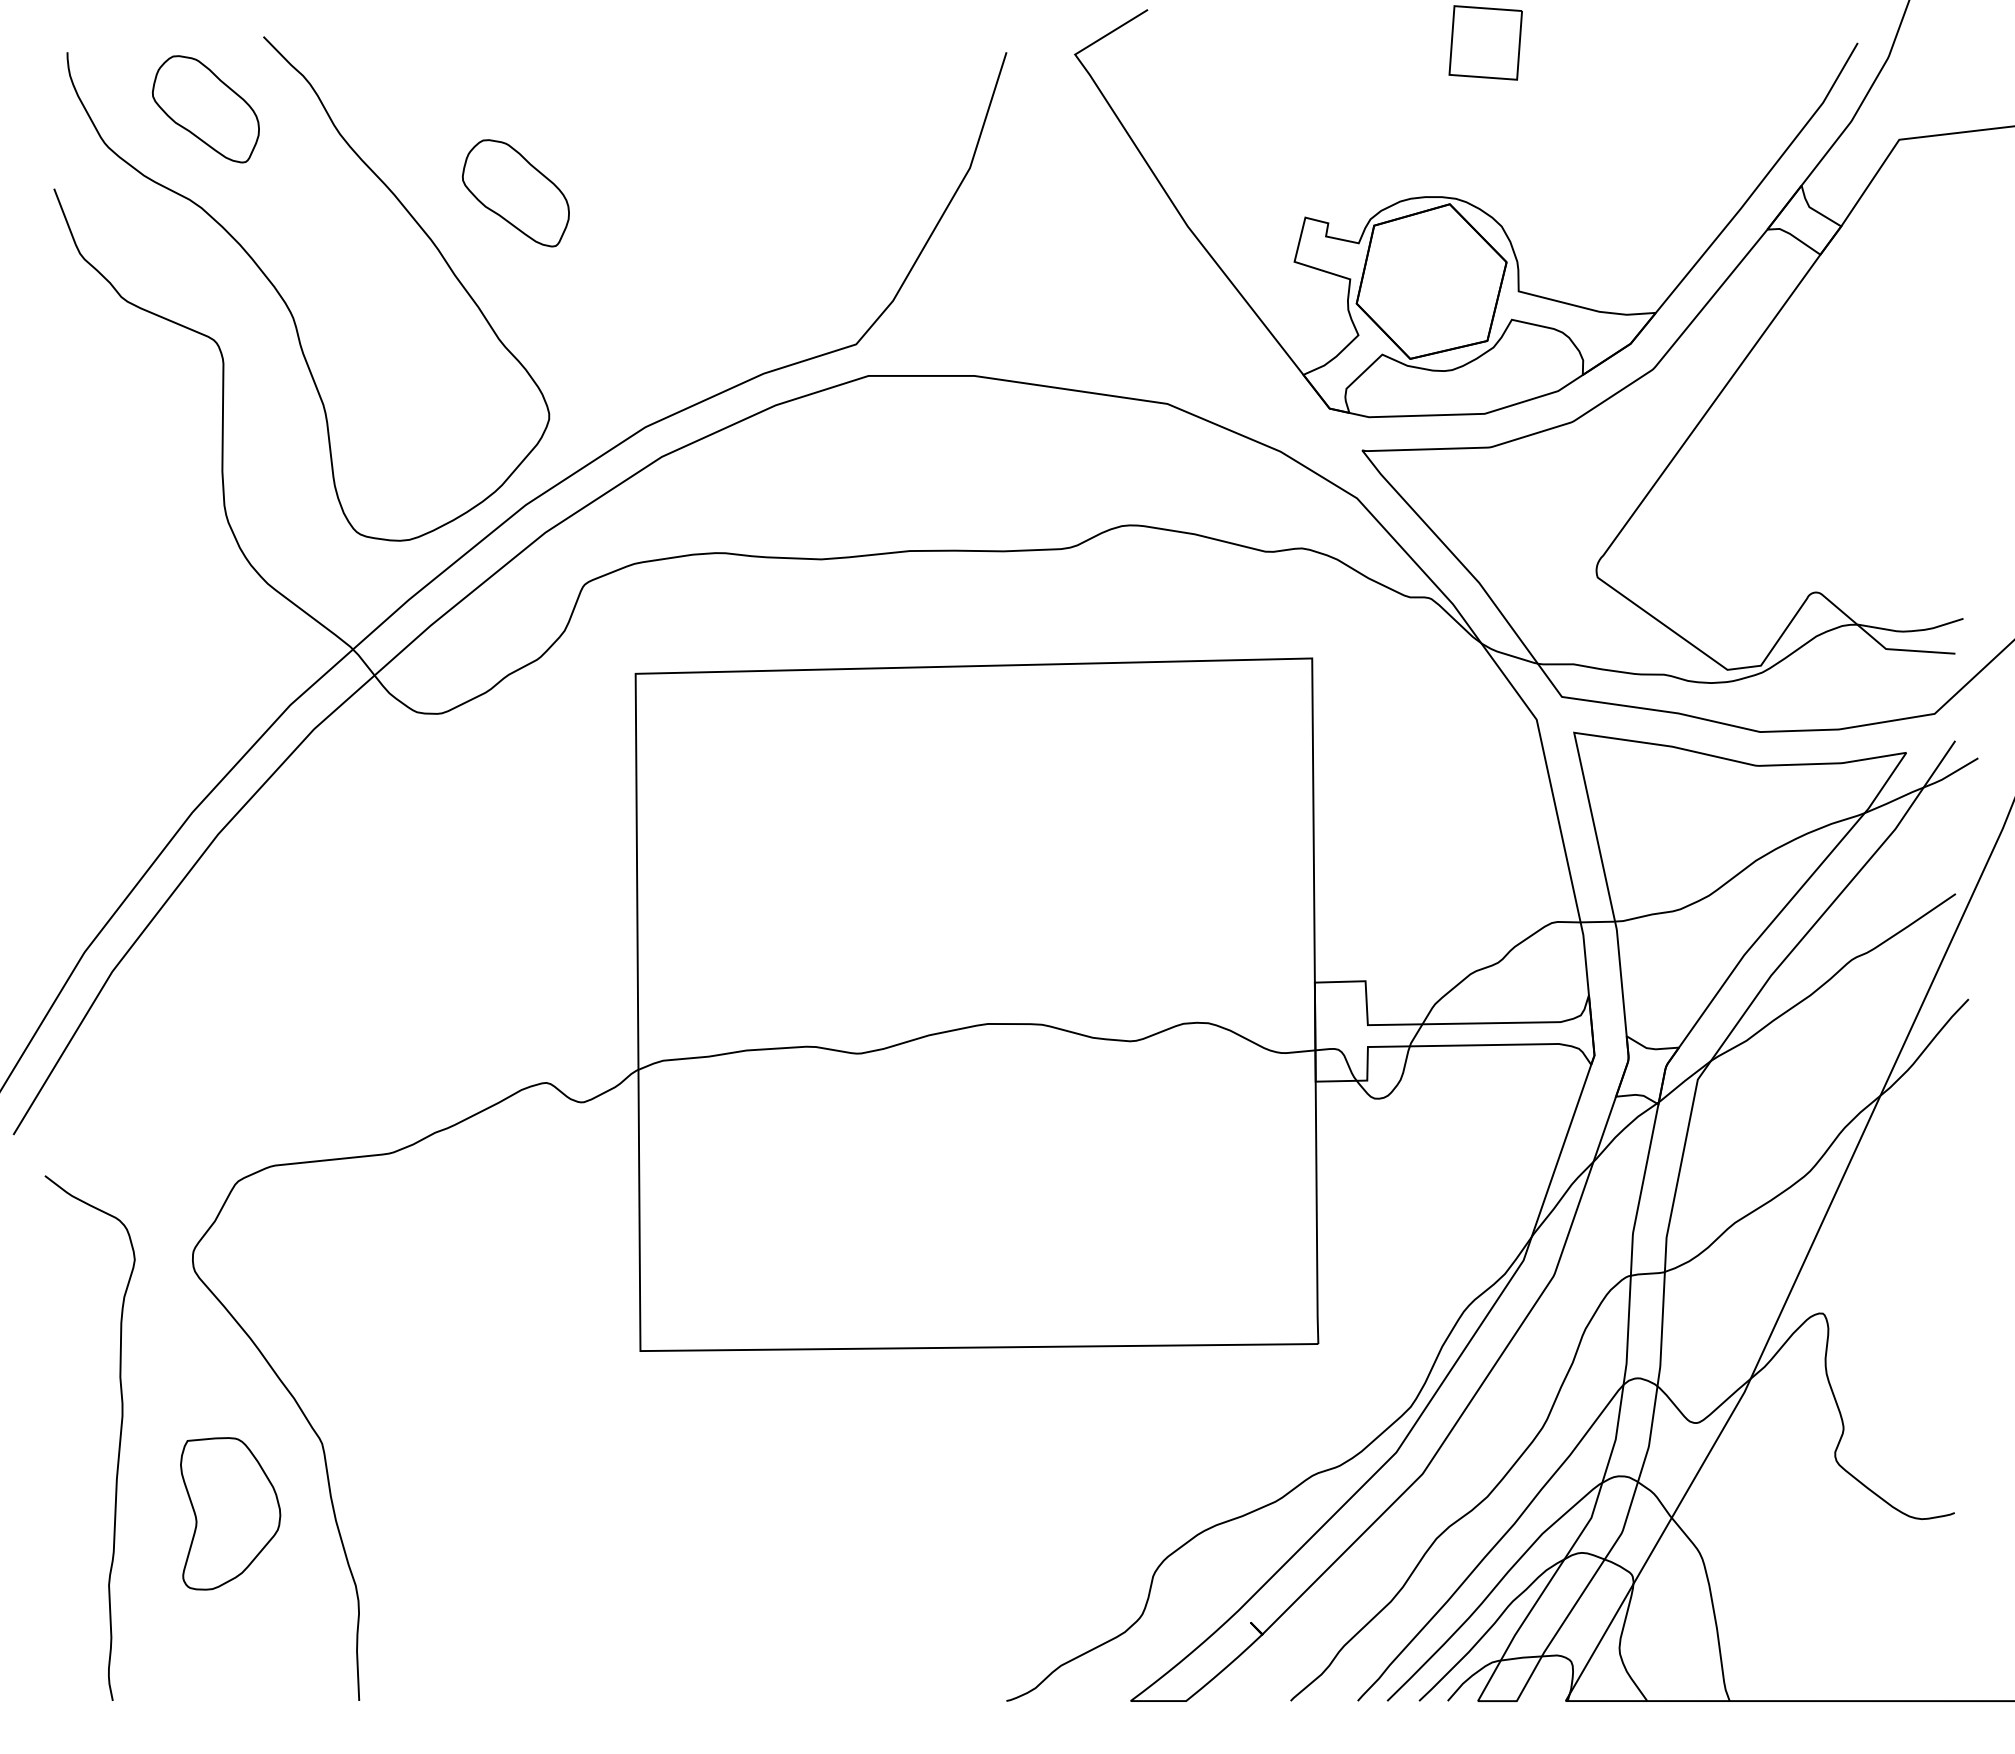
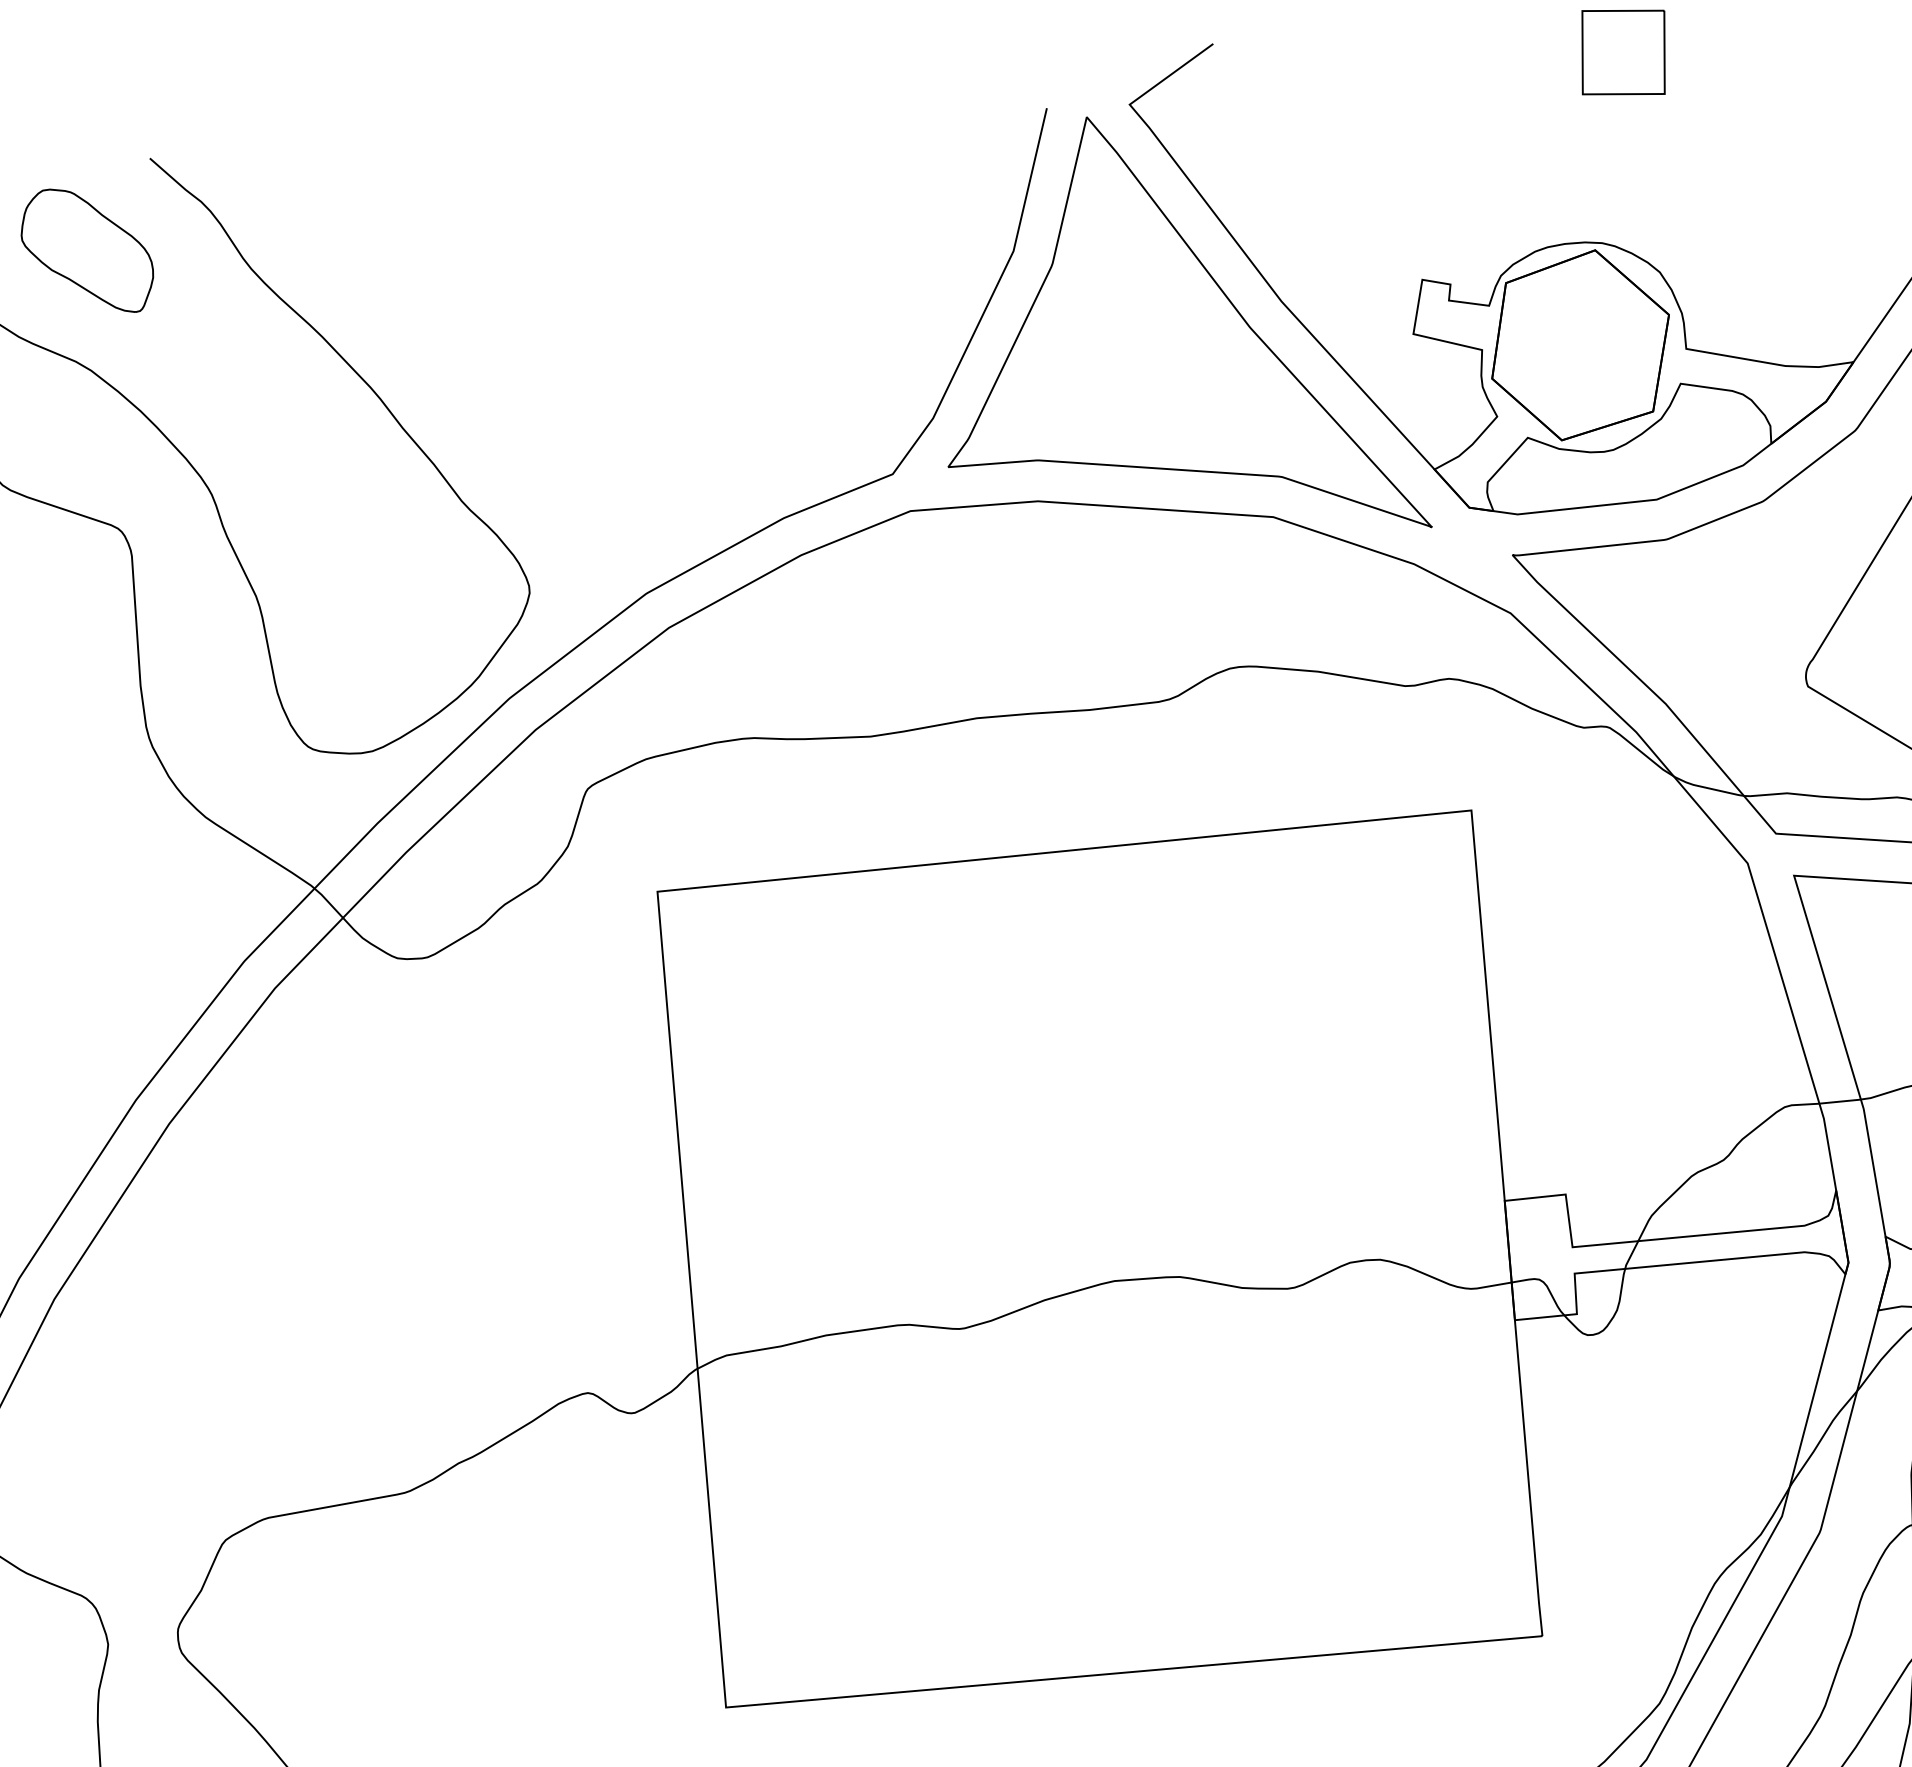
part: (515, 193) -> (468, 323), removed
part: (1099, 242) -> (1176, 328), added

